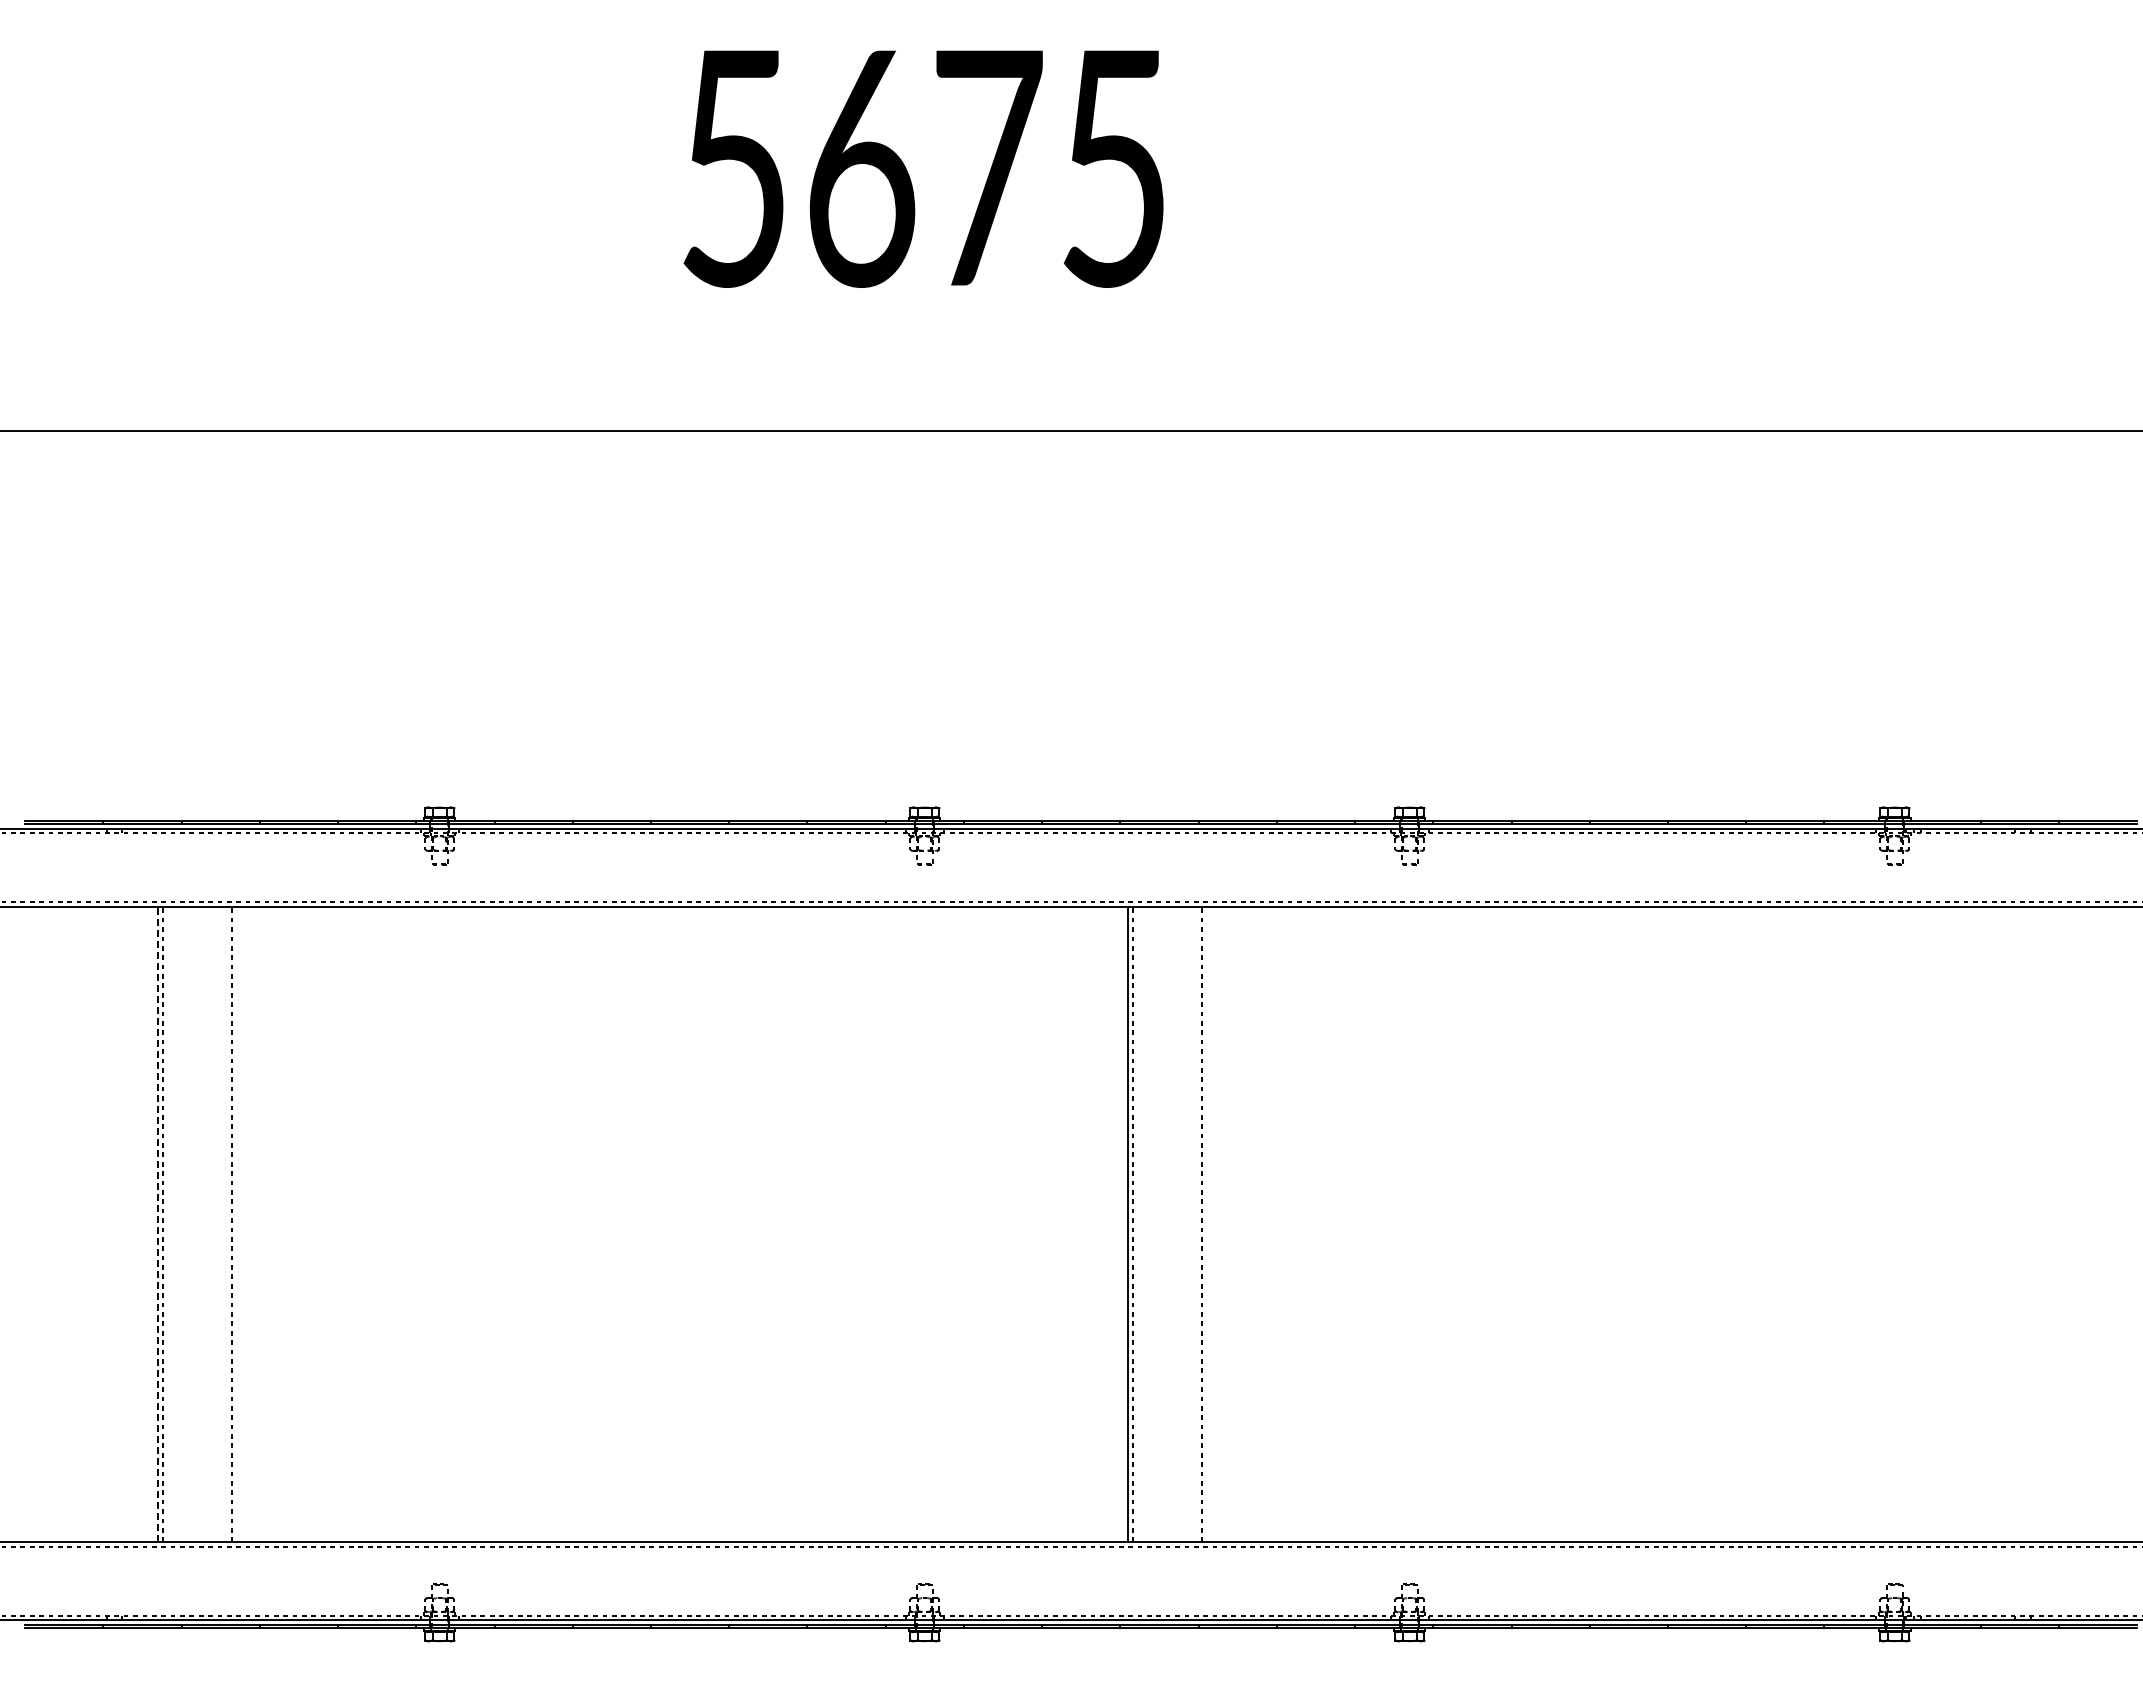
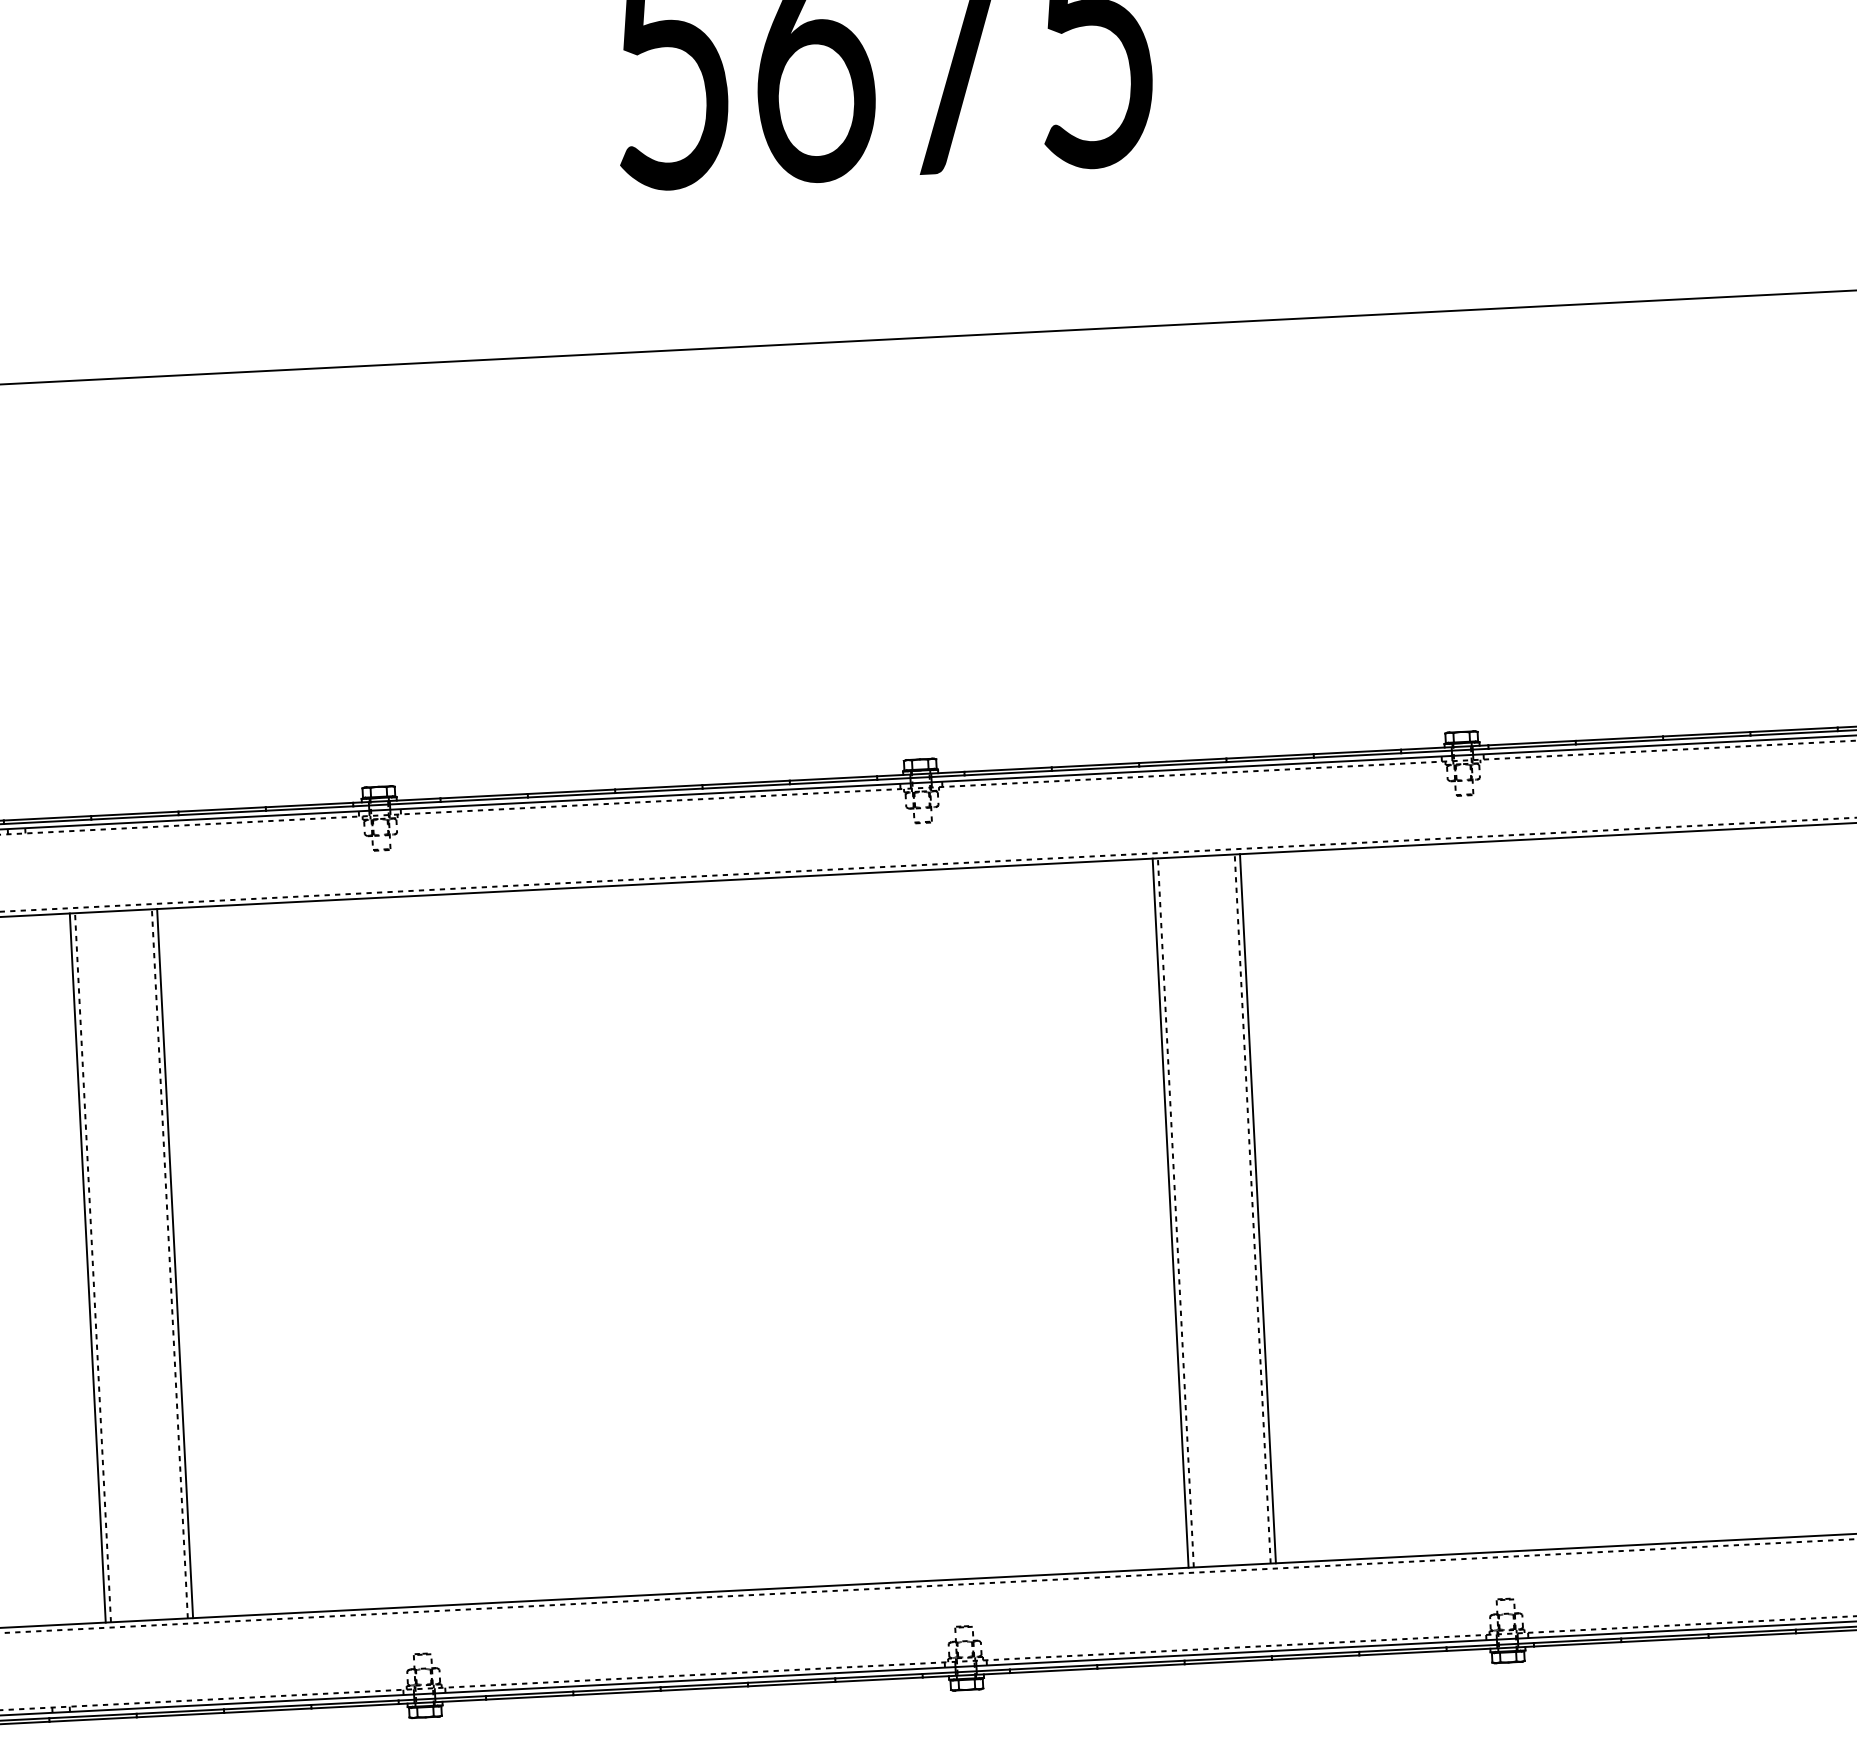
line: (158, 1224) -> (88, 1268), dashed -> solid
line: (236, 1224) -> (175, 1263), added
line: (1206, 1224) -> (1258, 1208), added

